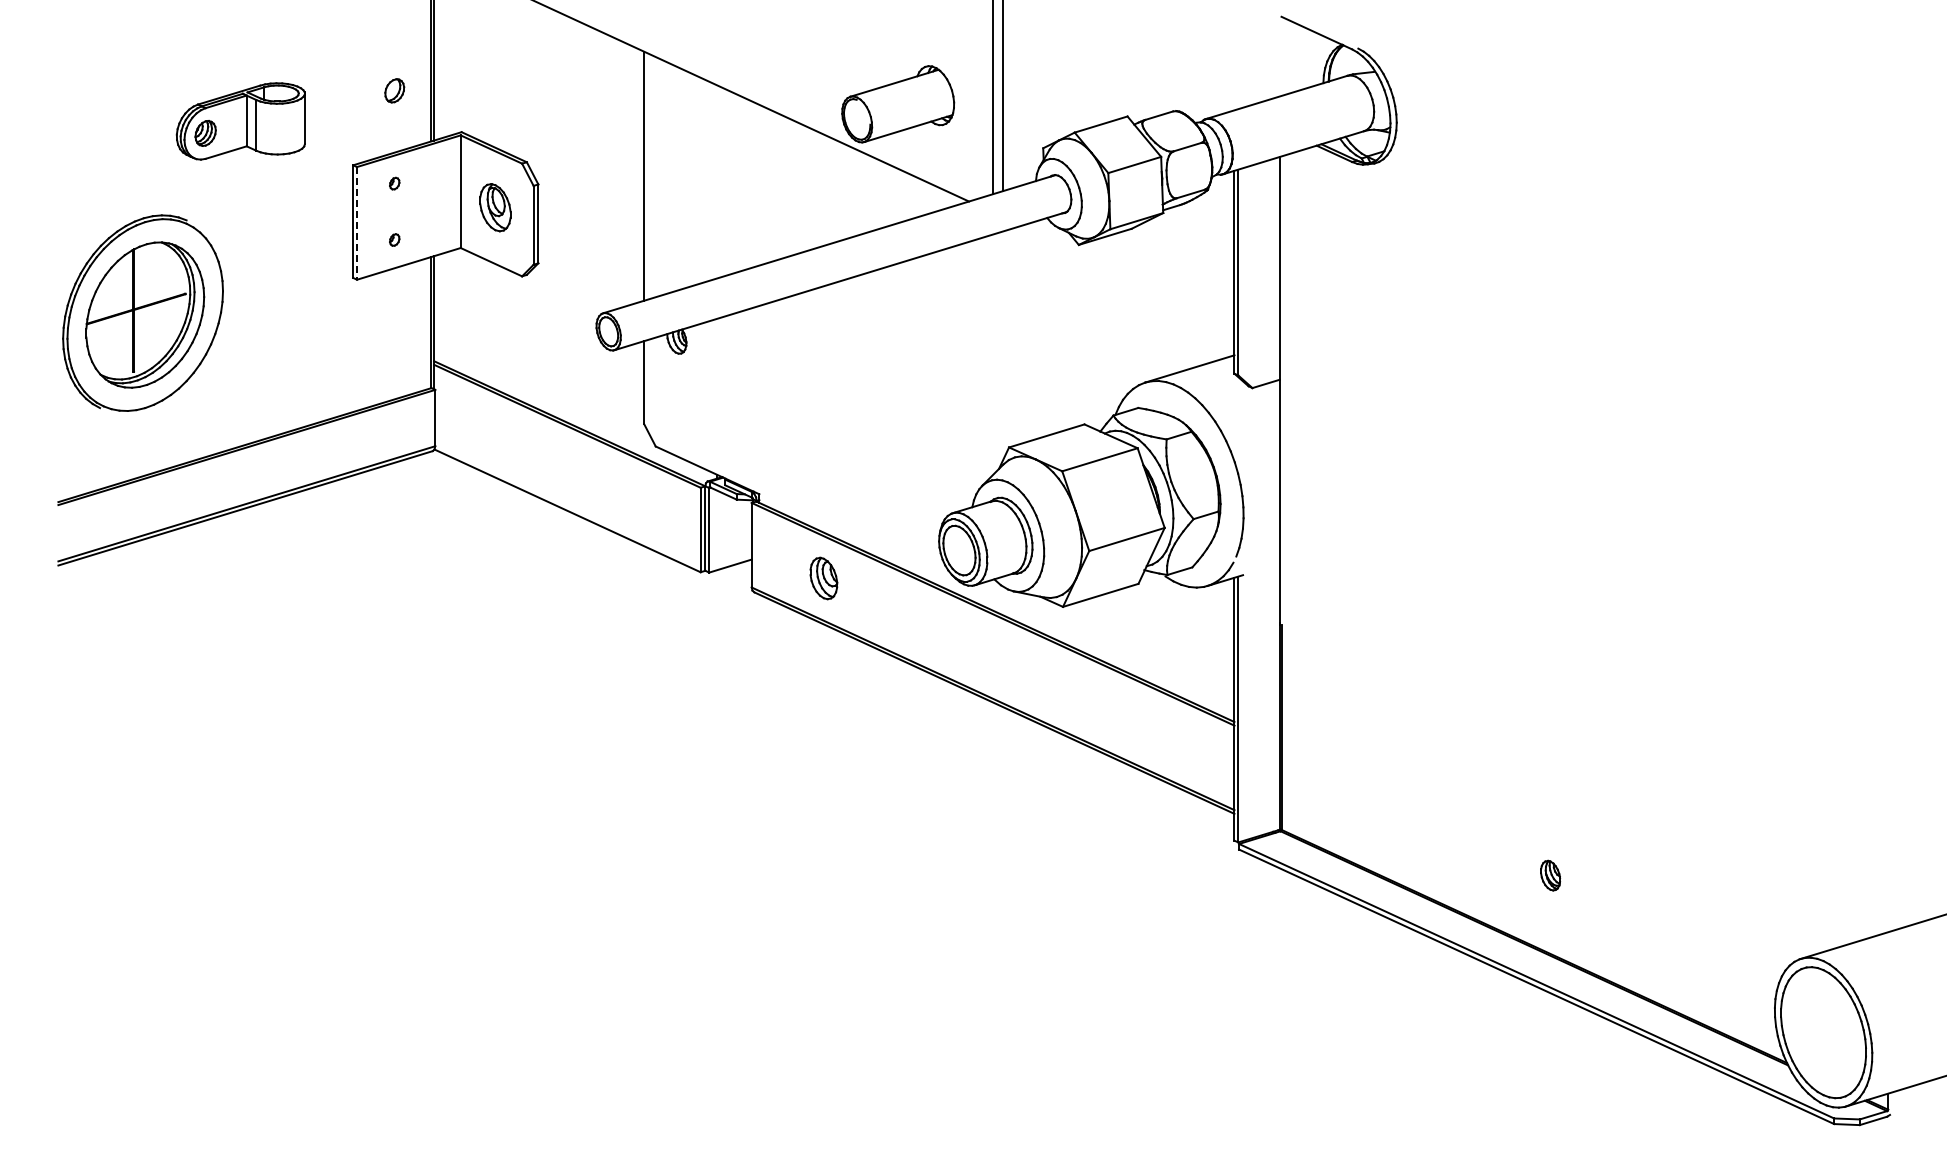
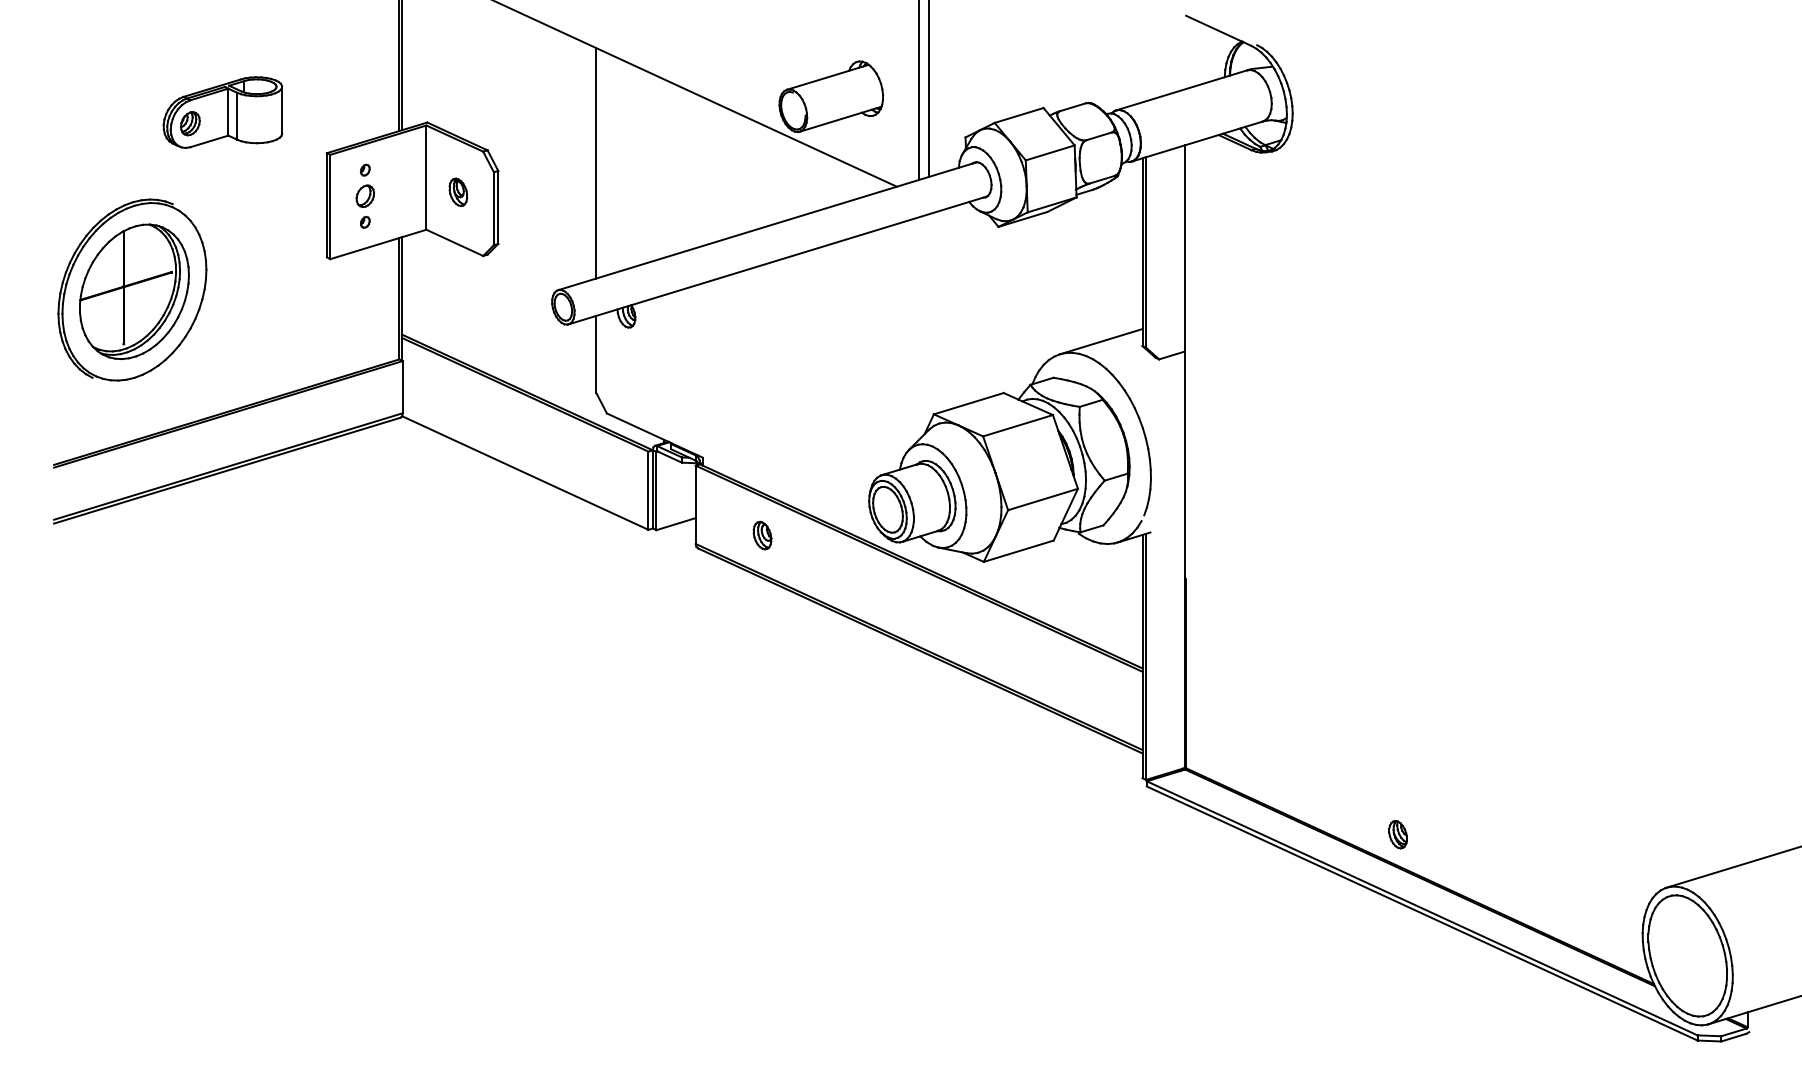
part: (394, 90) -> (365, 195), moved
part: (494, 207) -> (457, 192), size x0.62
line: (357, 223) -> (330, 207), dashed -> solid
part: (823, 578) -> (762, 535), size x0.71
part: (1550, 875) -> (1397, 834), moved

